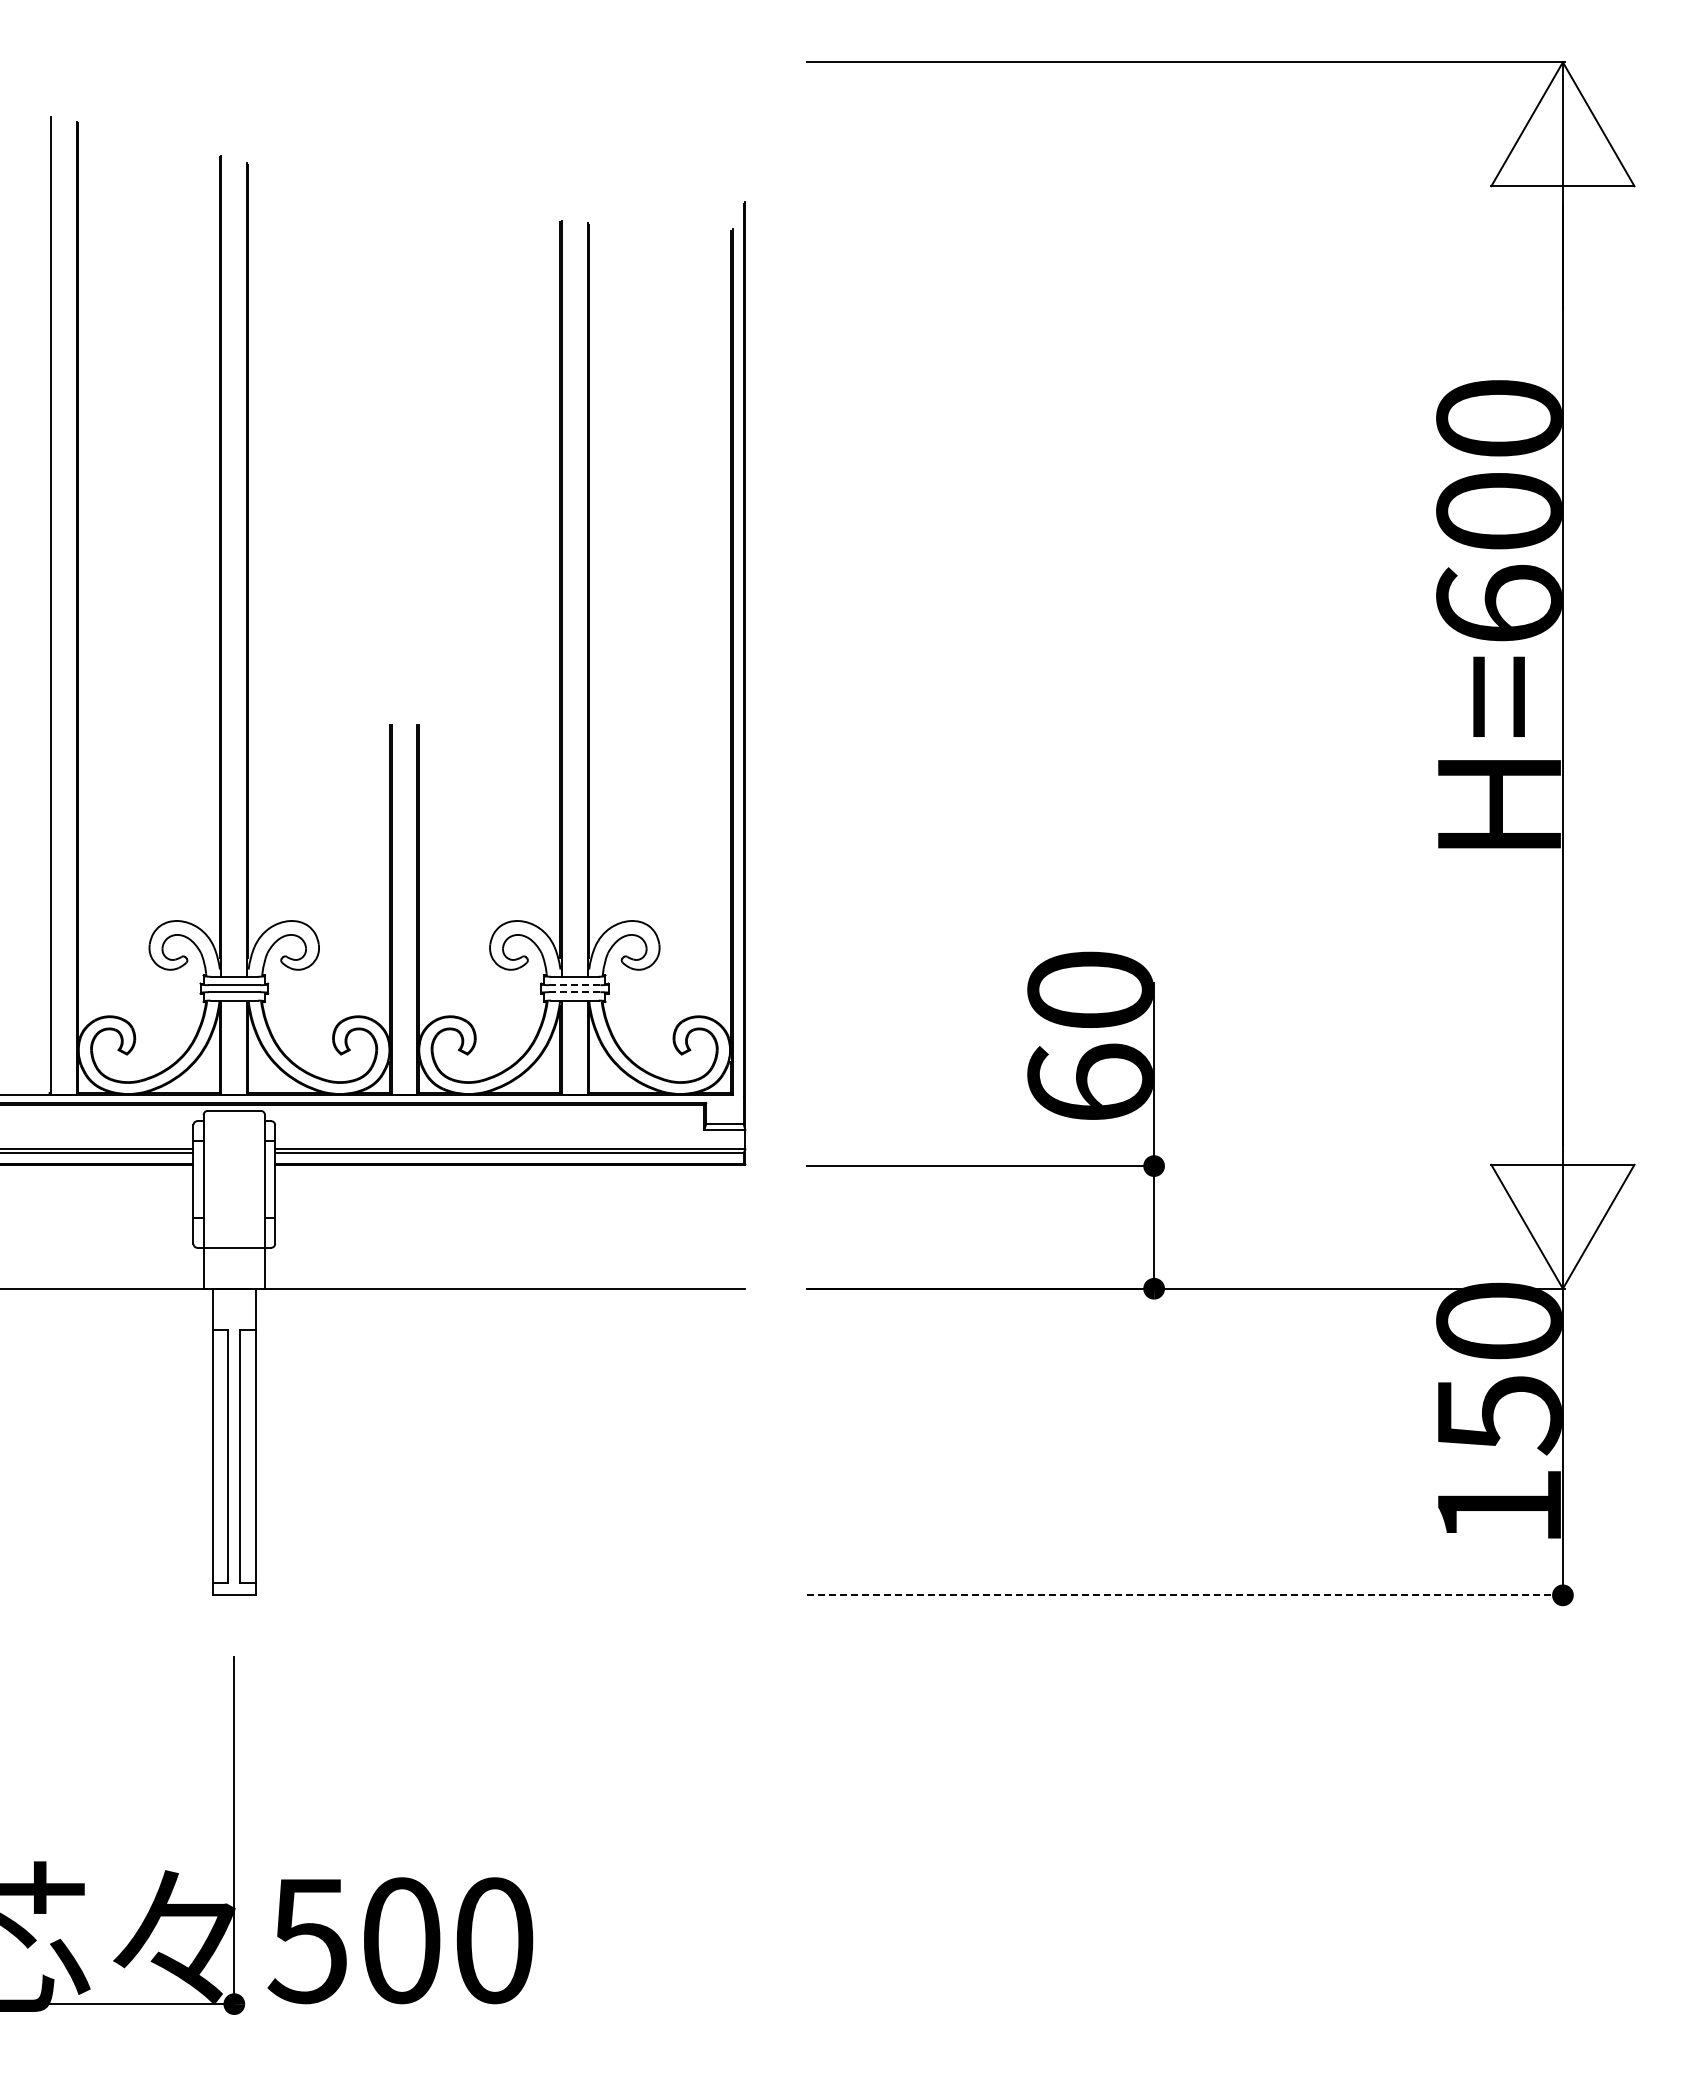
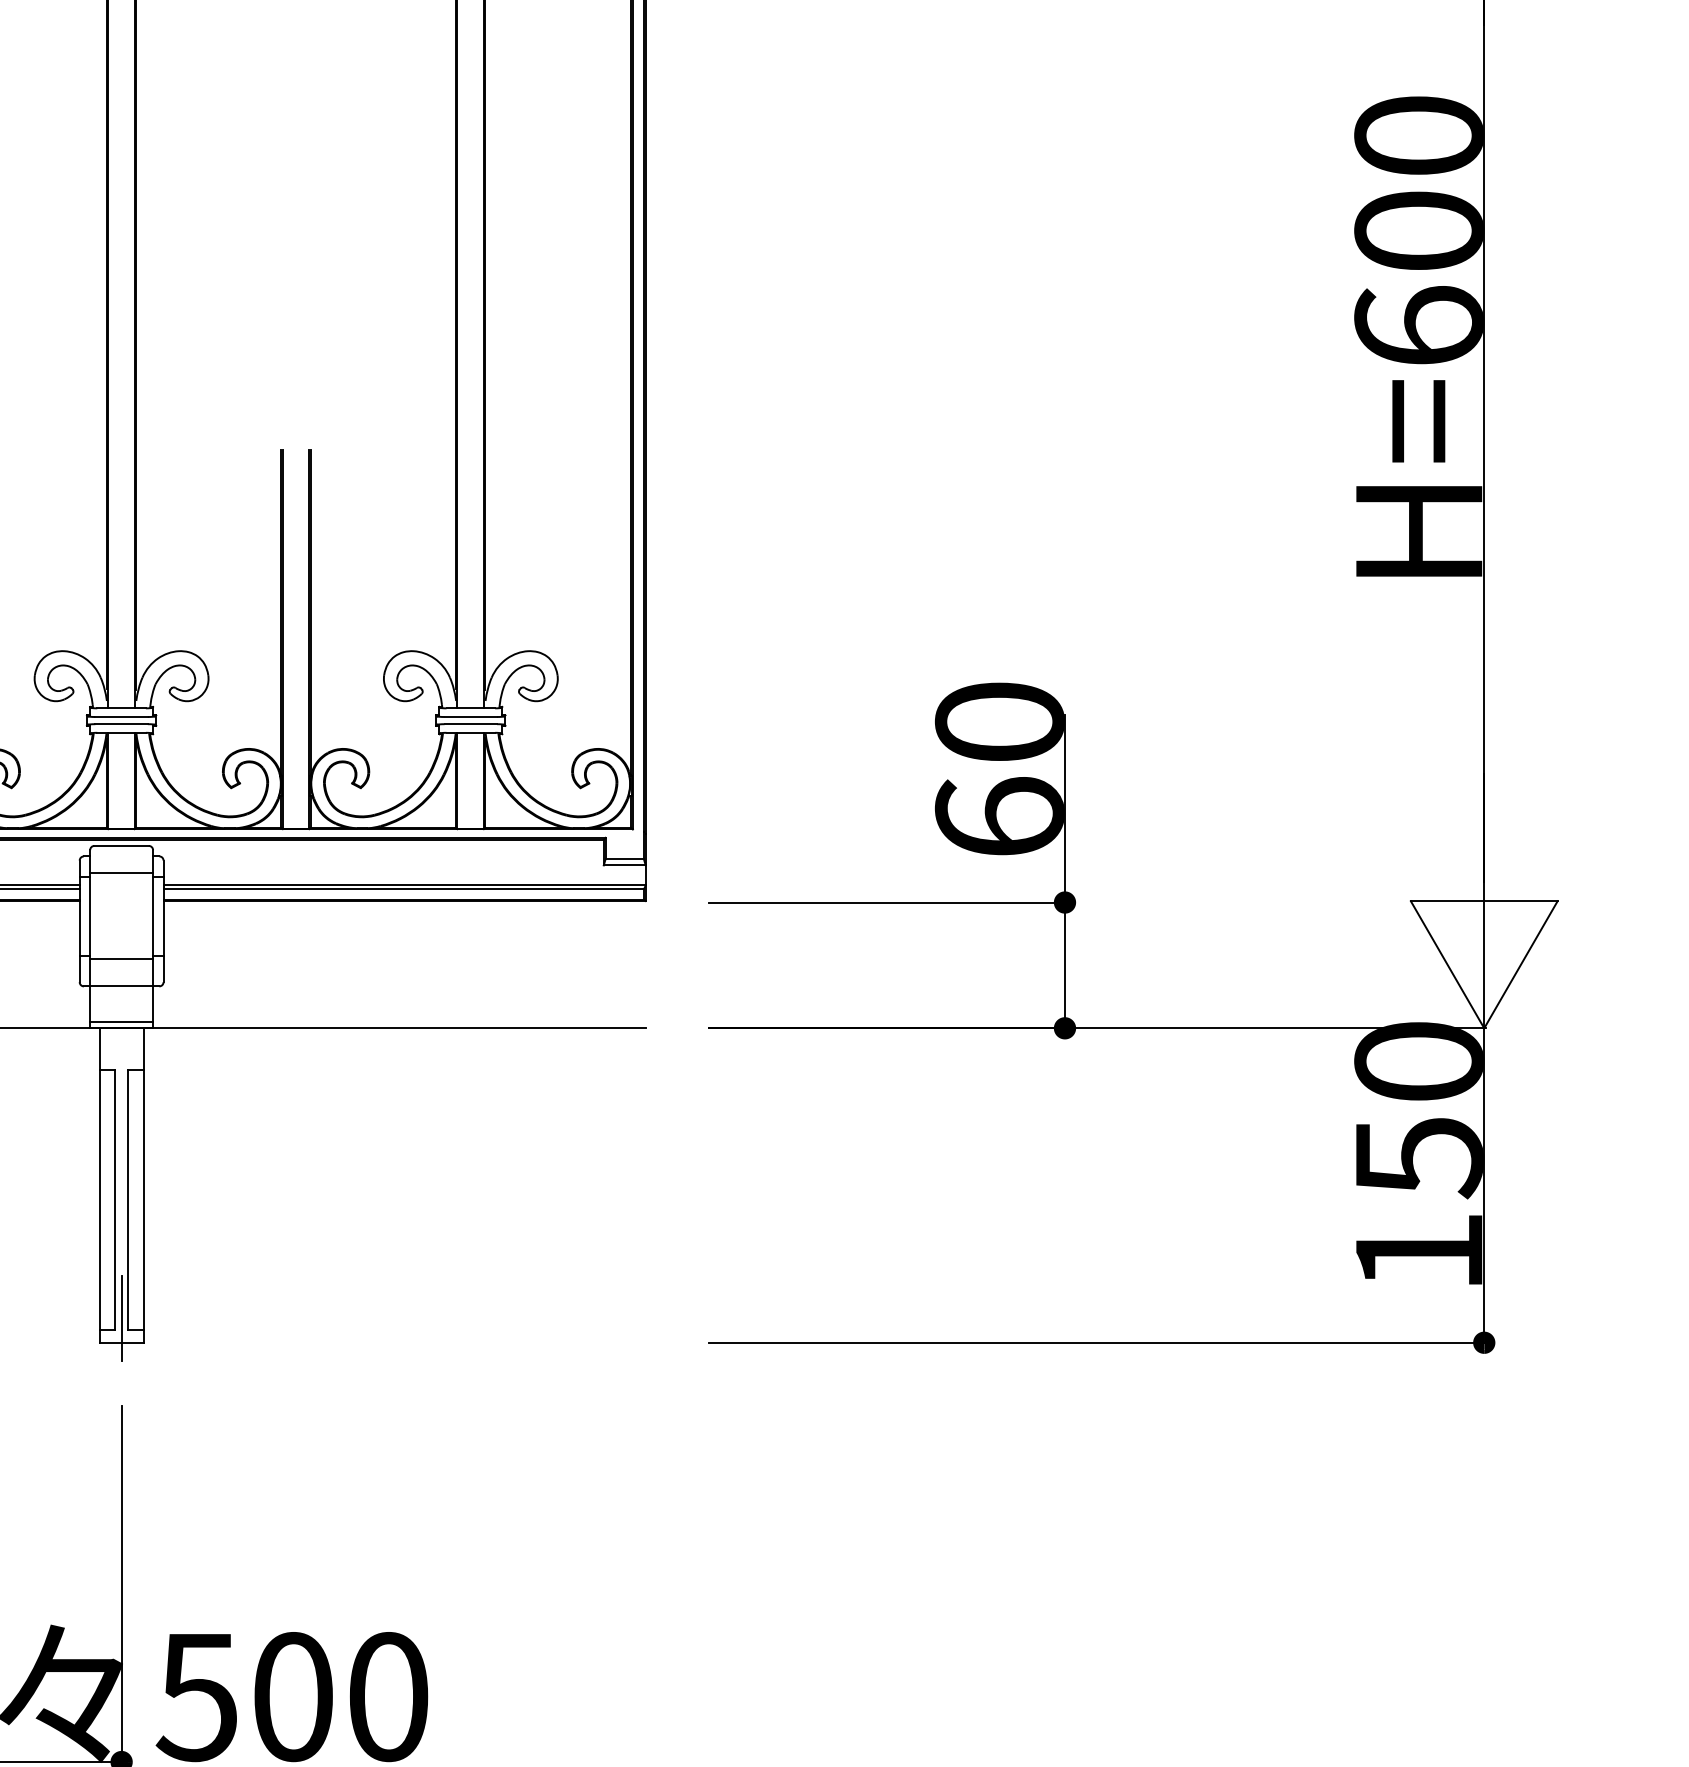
line: (574, 985) -> (470, 717), dashed -> solid
line: (574, 992) -> (470, 724), dashed -> solid
line: (233, 1137) -> (120, 873), added
line: (233, 1221) -> (120, 959), added
line: (233, 1282) -> (120, 1021), added
line: (234, 1571) -> (121, 1318), added
line: (1186, 1595) -> (1098, 1342), dashed -> solid

